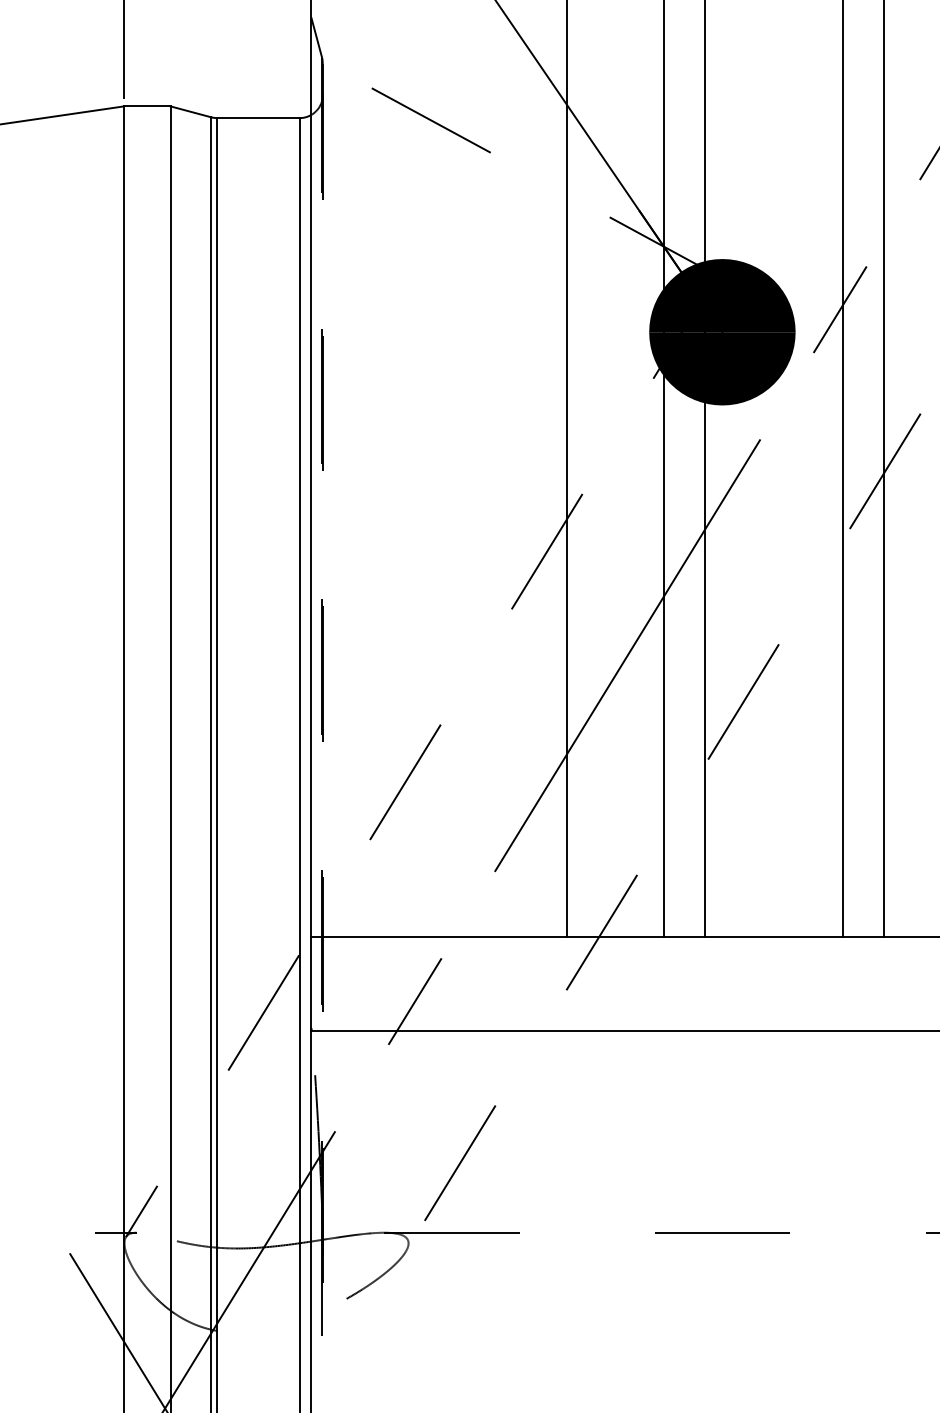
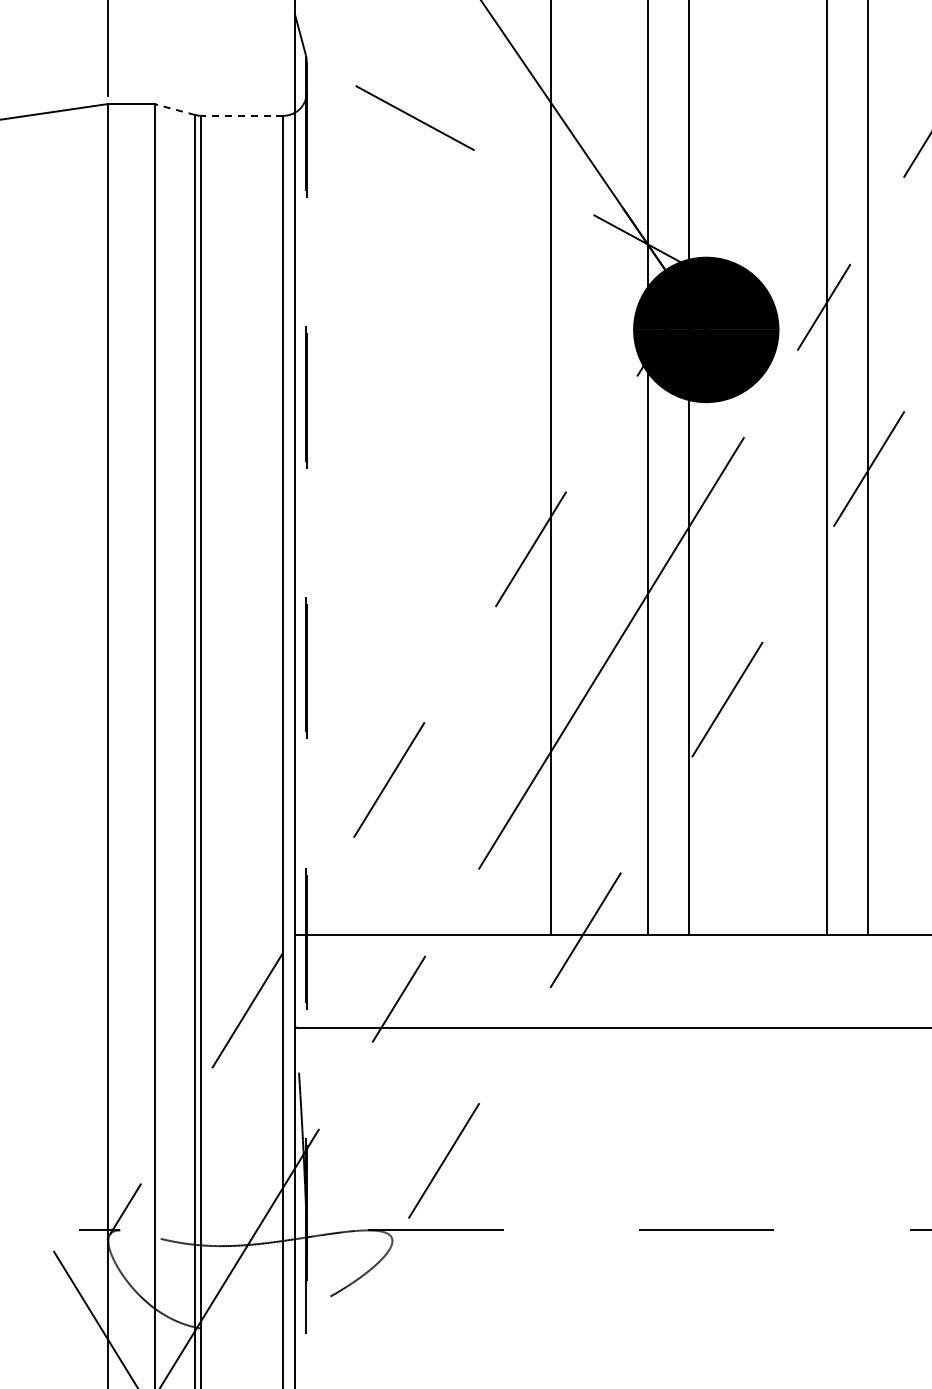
line: (190, 111) -> (174, 109), solid -> dashed
line: (258, 118) -> (242, 116), solid -> dashed

